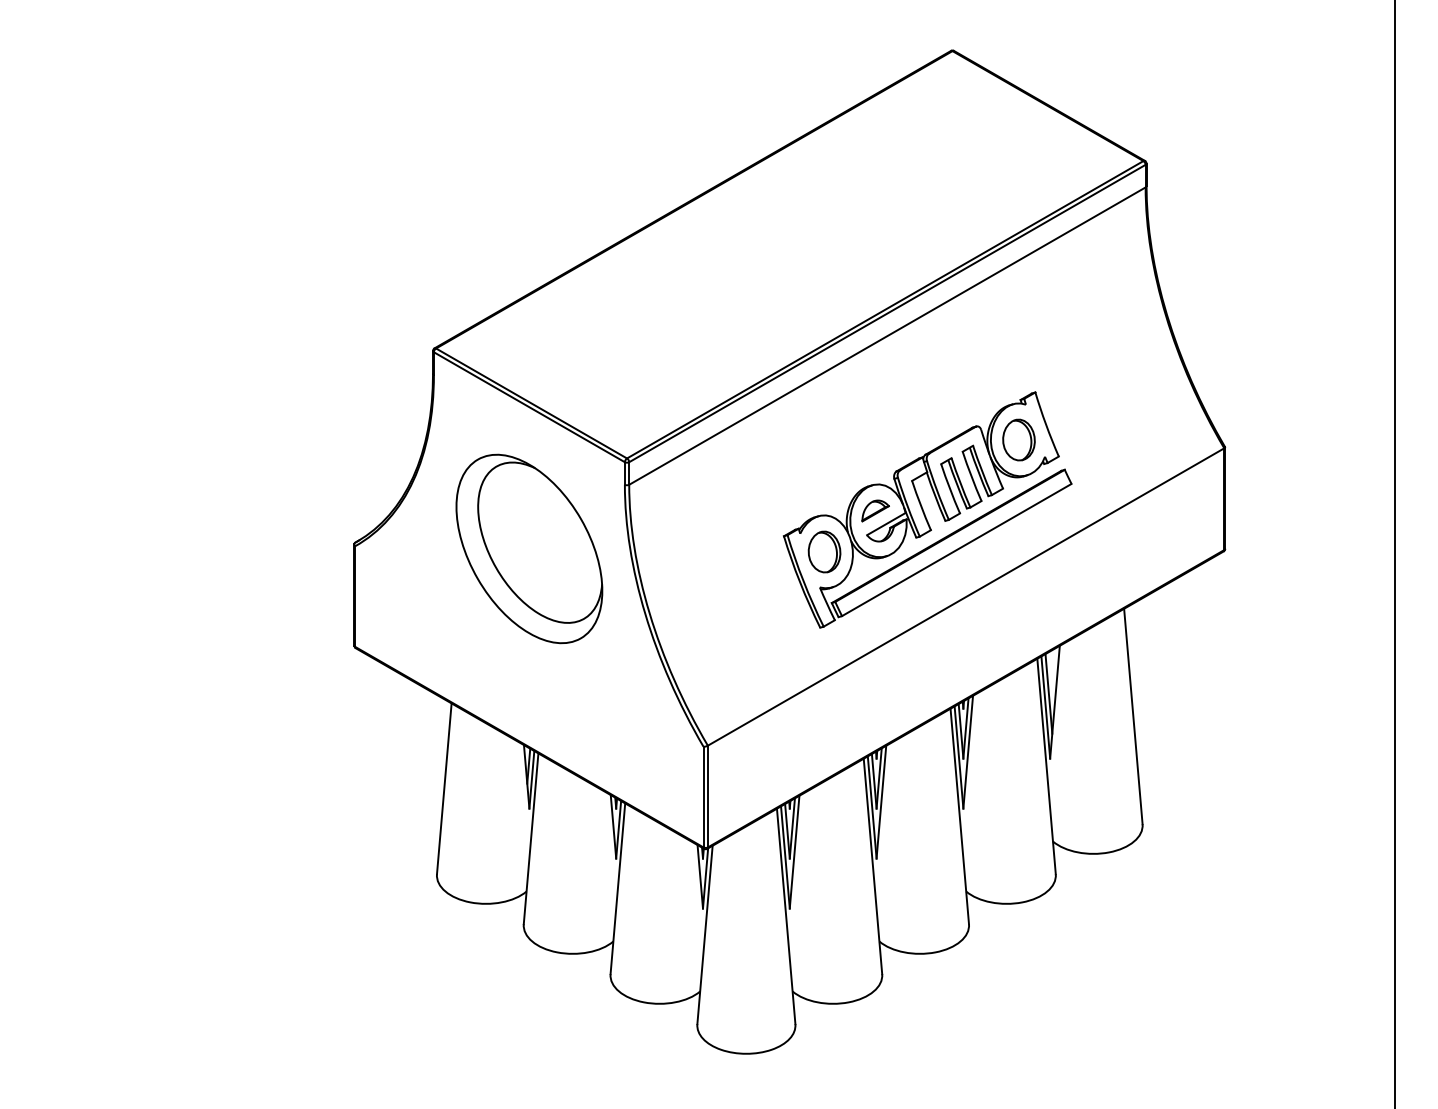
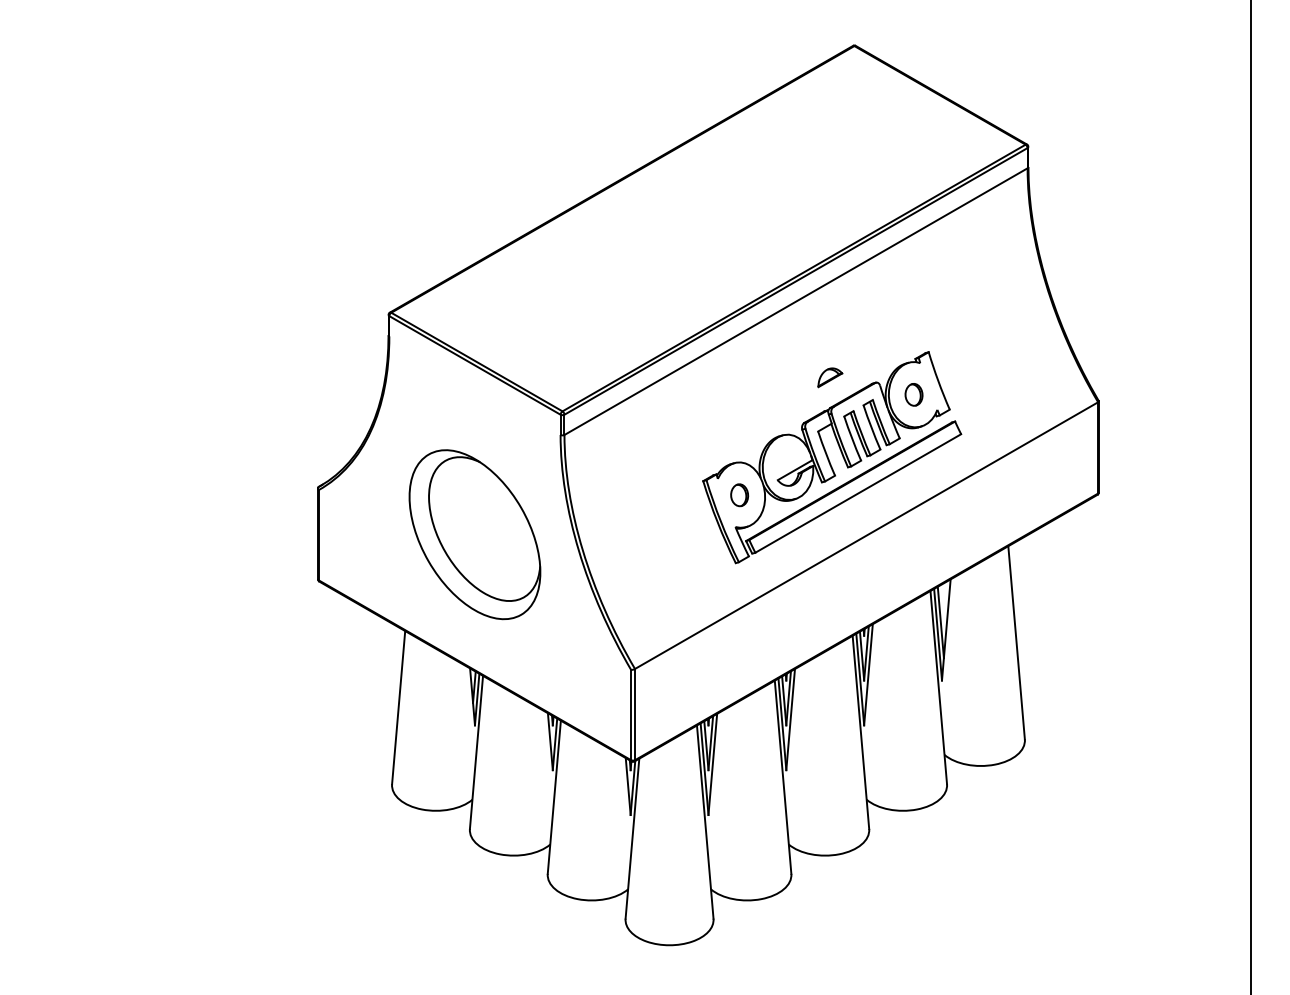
part: (1018, 439) -> (913, 394), size x0.6
part: (875, 510) -> (830, 377), moved
part: (529, 548) -> (475, 534), moved
part: (824, 551) -> (739, 494), size x0.6

